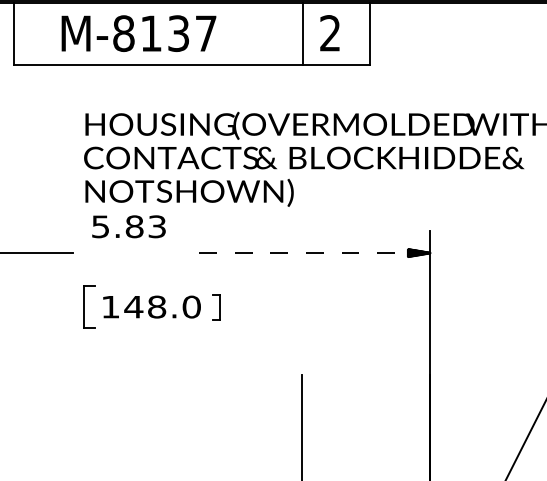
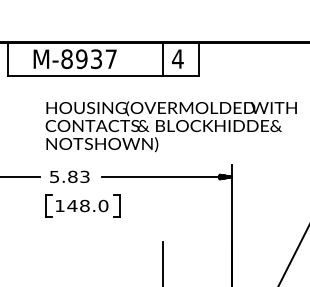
text: (329, 32) -> (177, 58), 2 -> 4
text: (150, 34) -> (81, 59), M-8137 -> M-8937
text: (128, 226) -> (69, 176), moved
line: (310, 253) -> (167, 177), dashed -> solid
part: (215, 306) -> (116, 205), size x1.67

